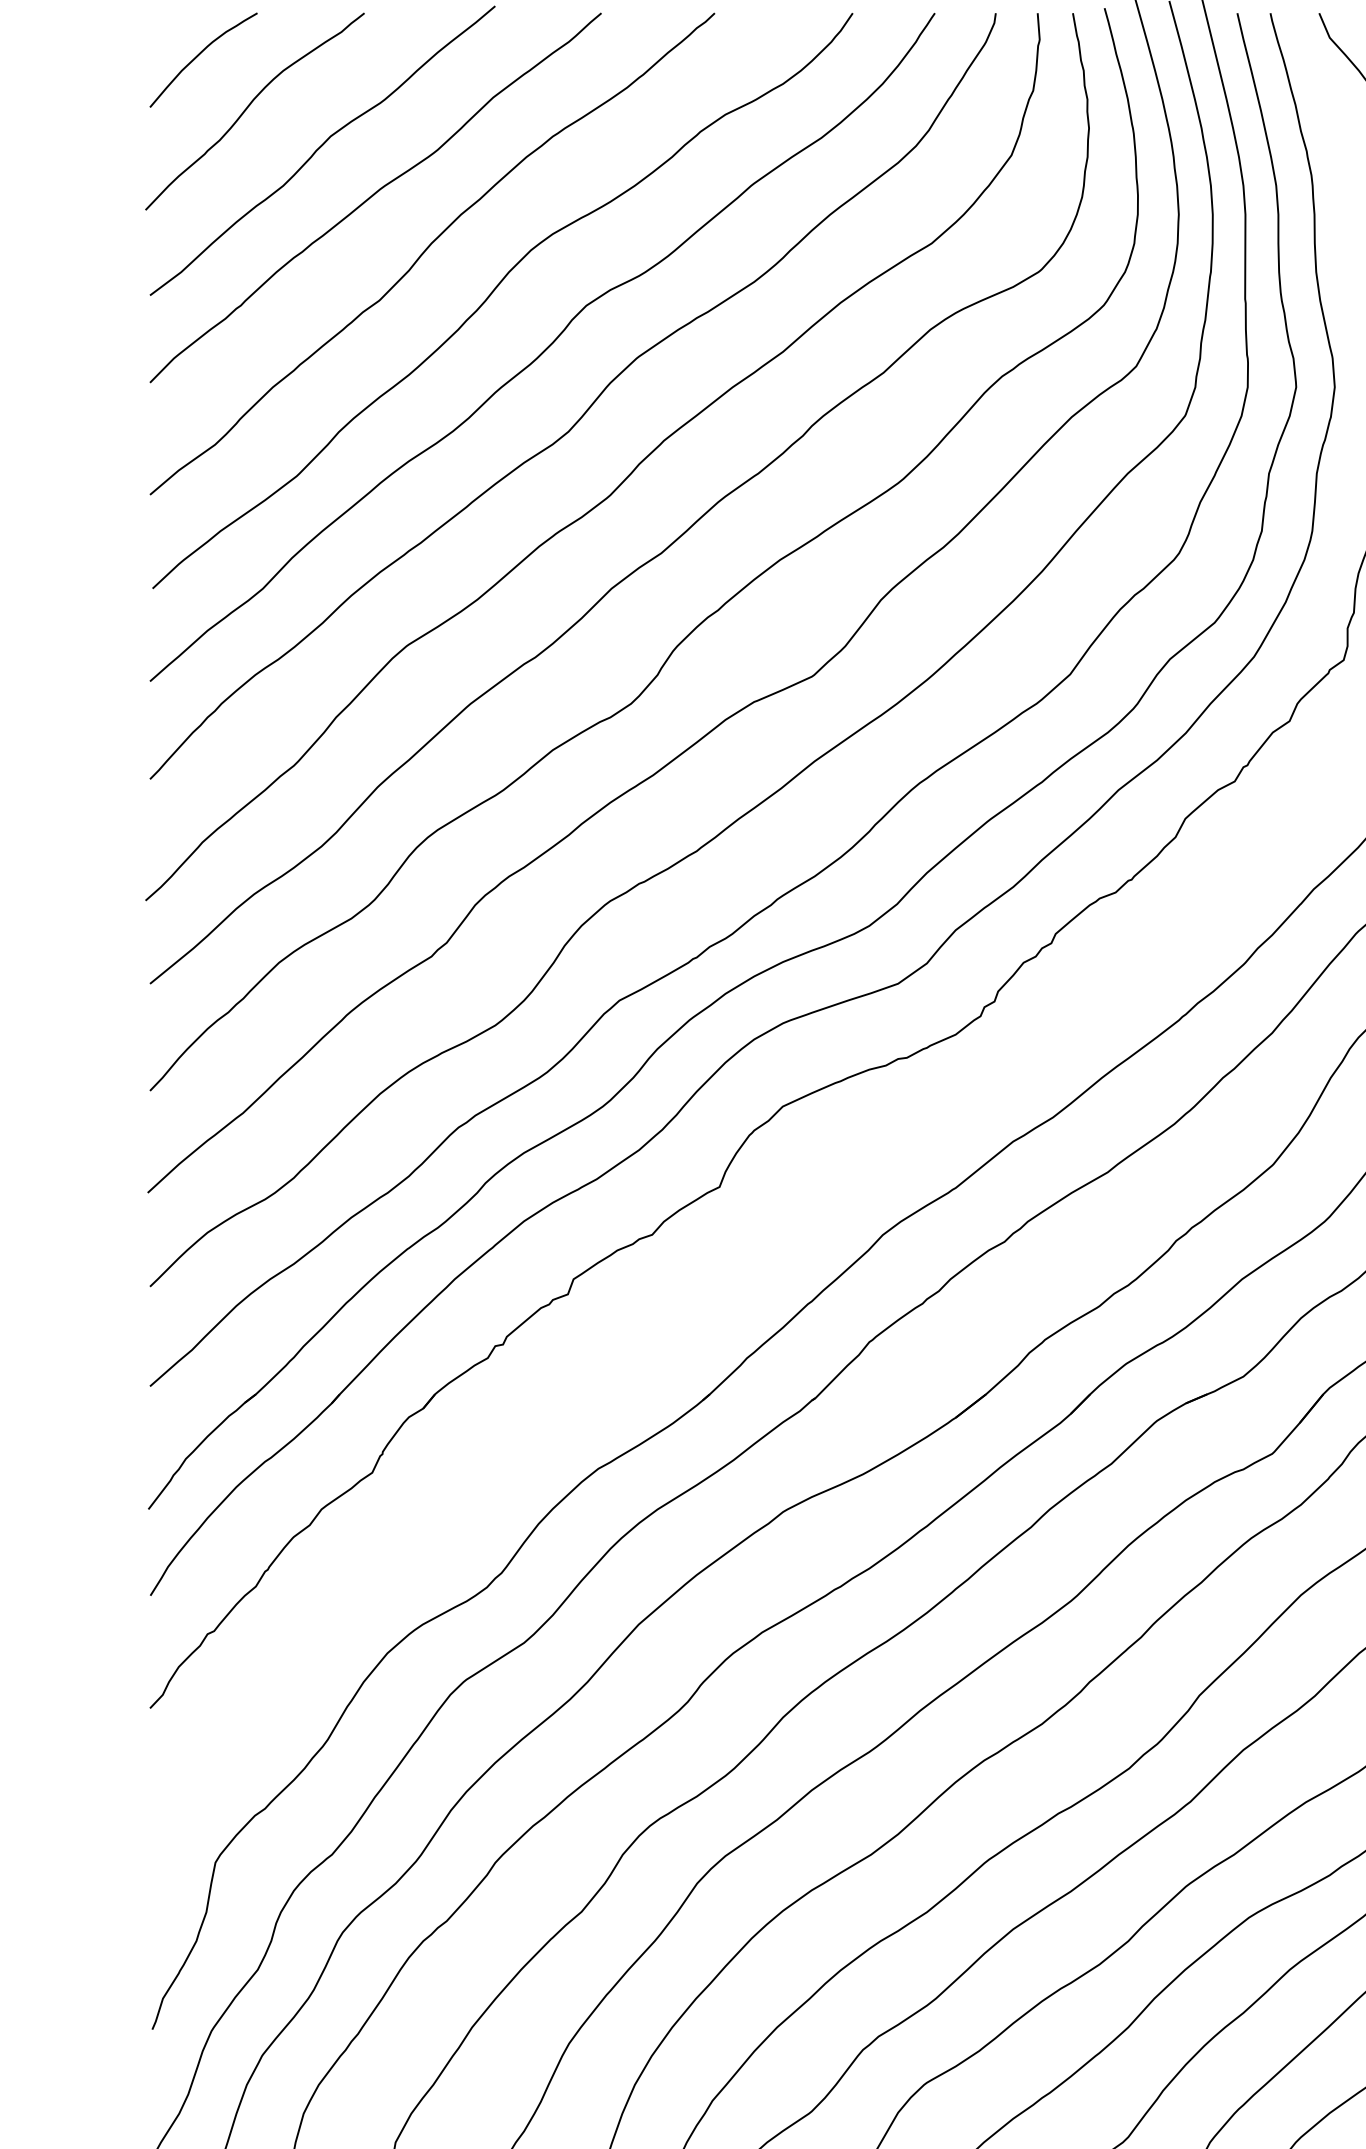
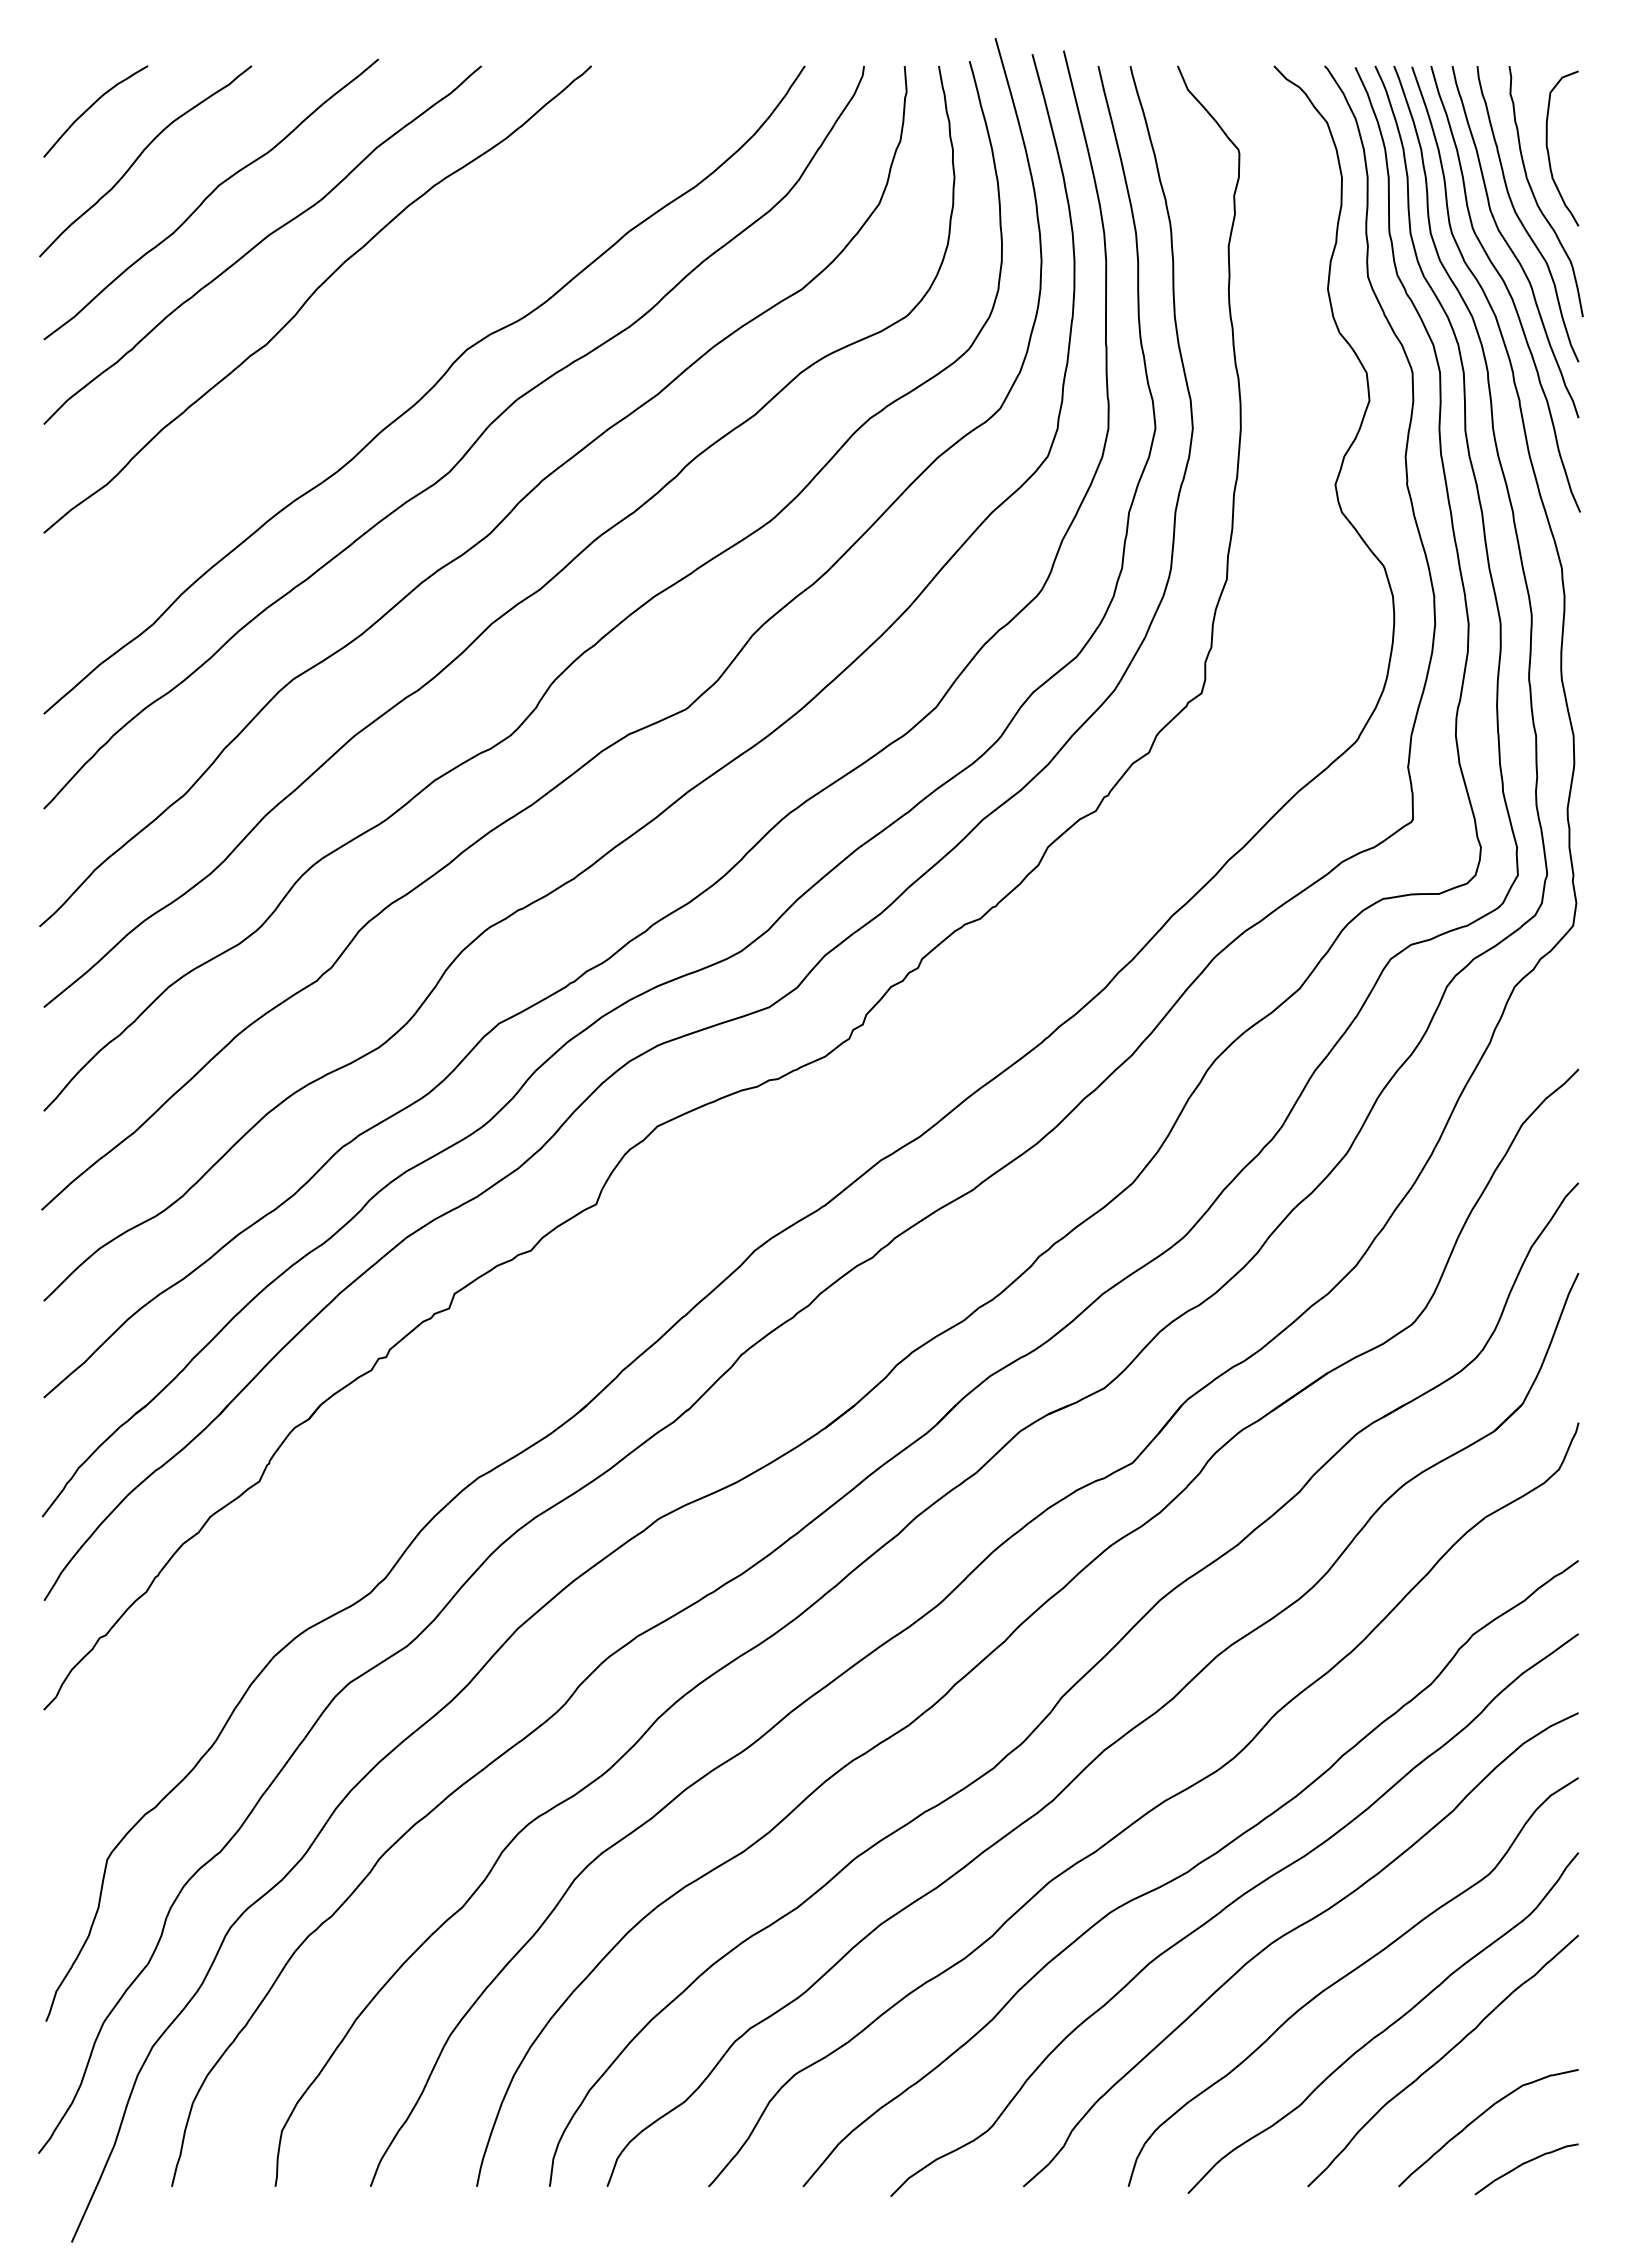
curve: (494, 292) -> (377, 336), removed

